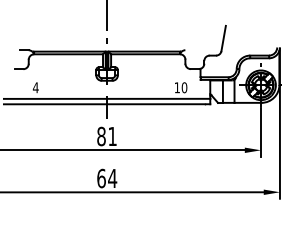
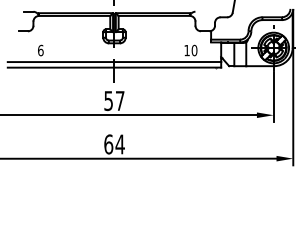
text: (35, 87) -> (40, 50), 4 -> 6
text: (106, 136) -> (113, 100), 81 -> 57

